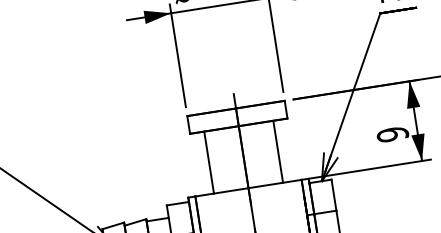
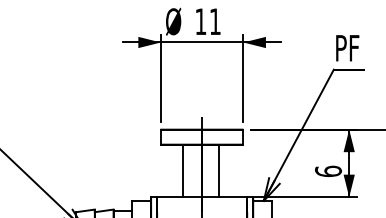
text: (392, 134) -> (328, 171), 9 -> 6
line: (278, 151) -> (219, 170), moved
line: (208, 162) -> (182, 170), moved

